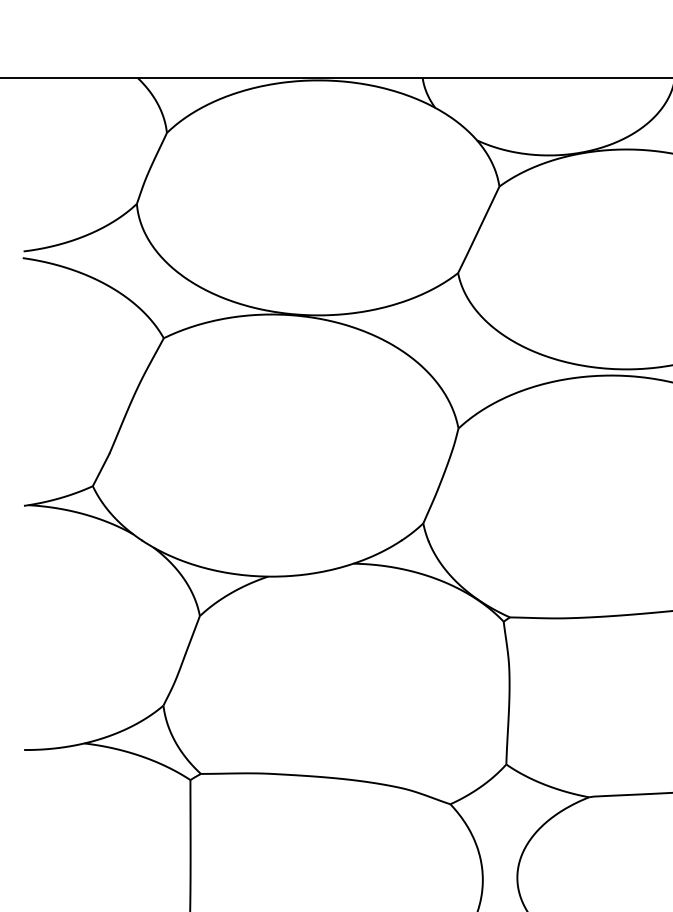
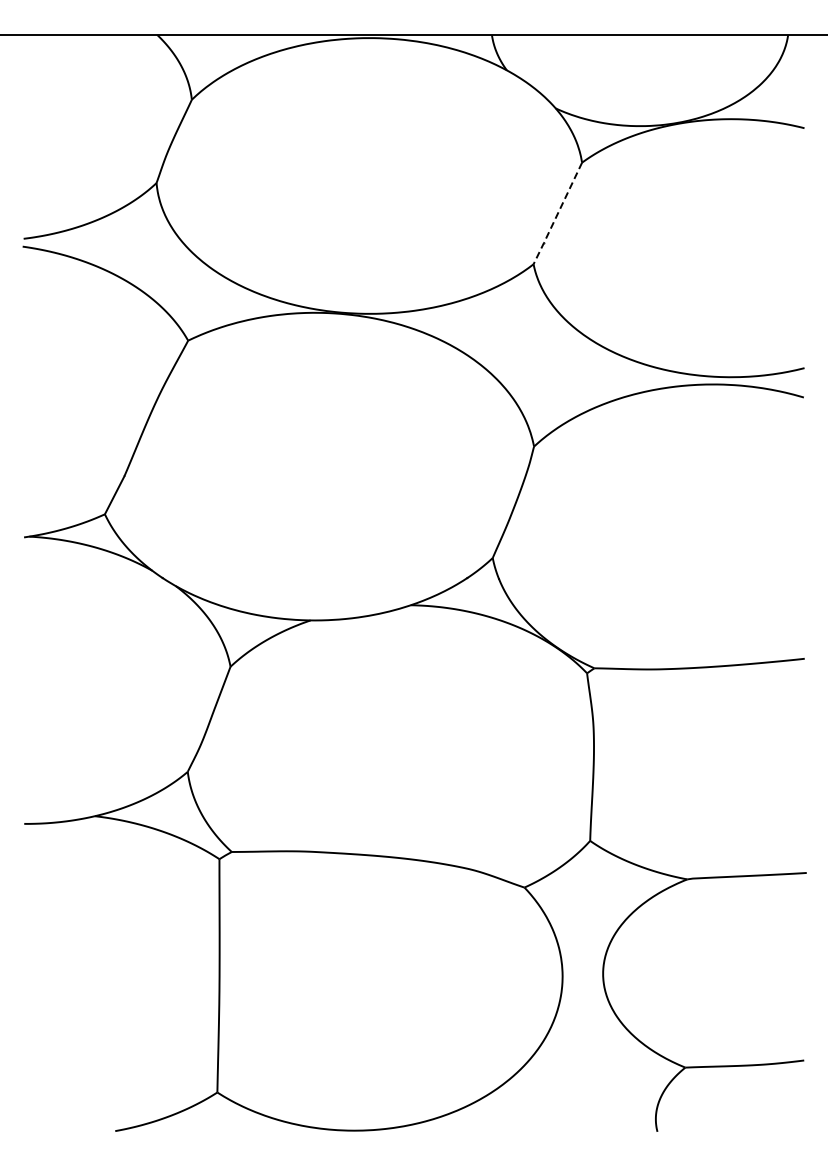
line: (478, 230) -> (557, 214), solid -> dashed

